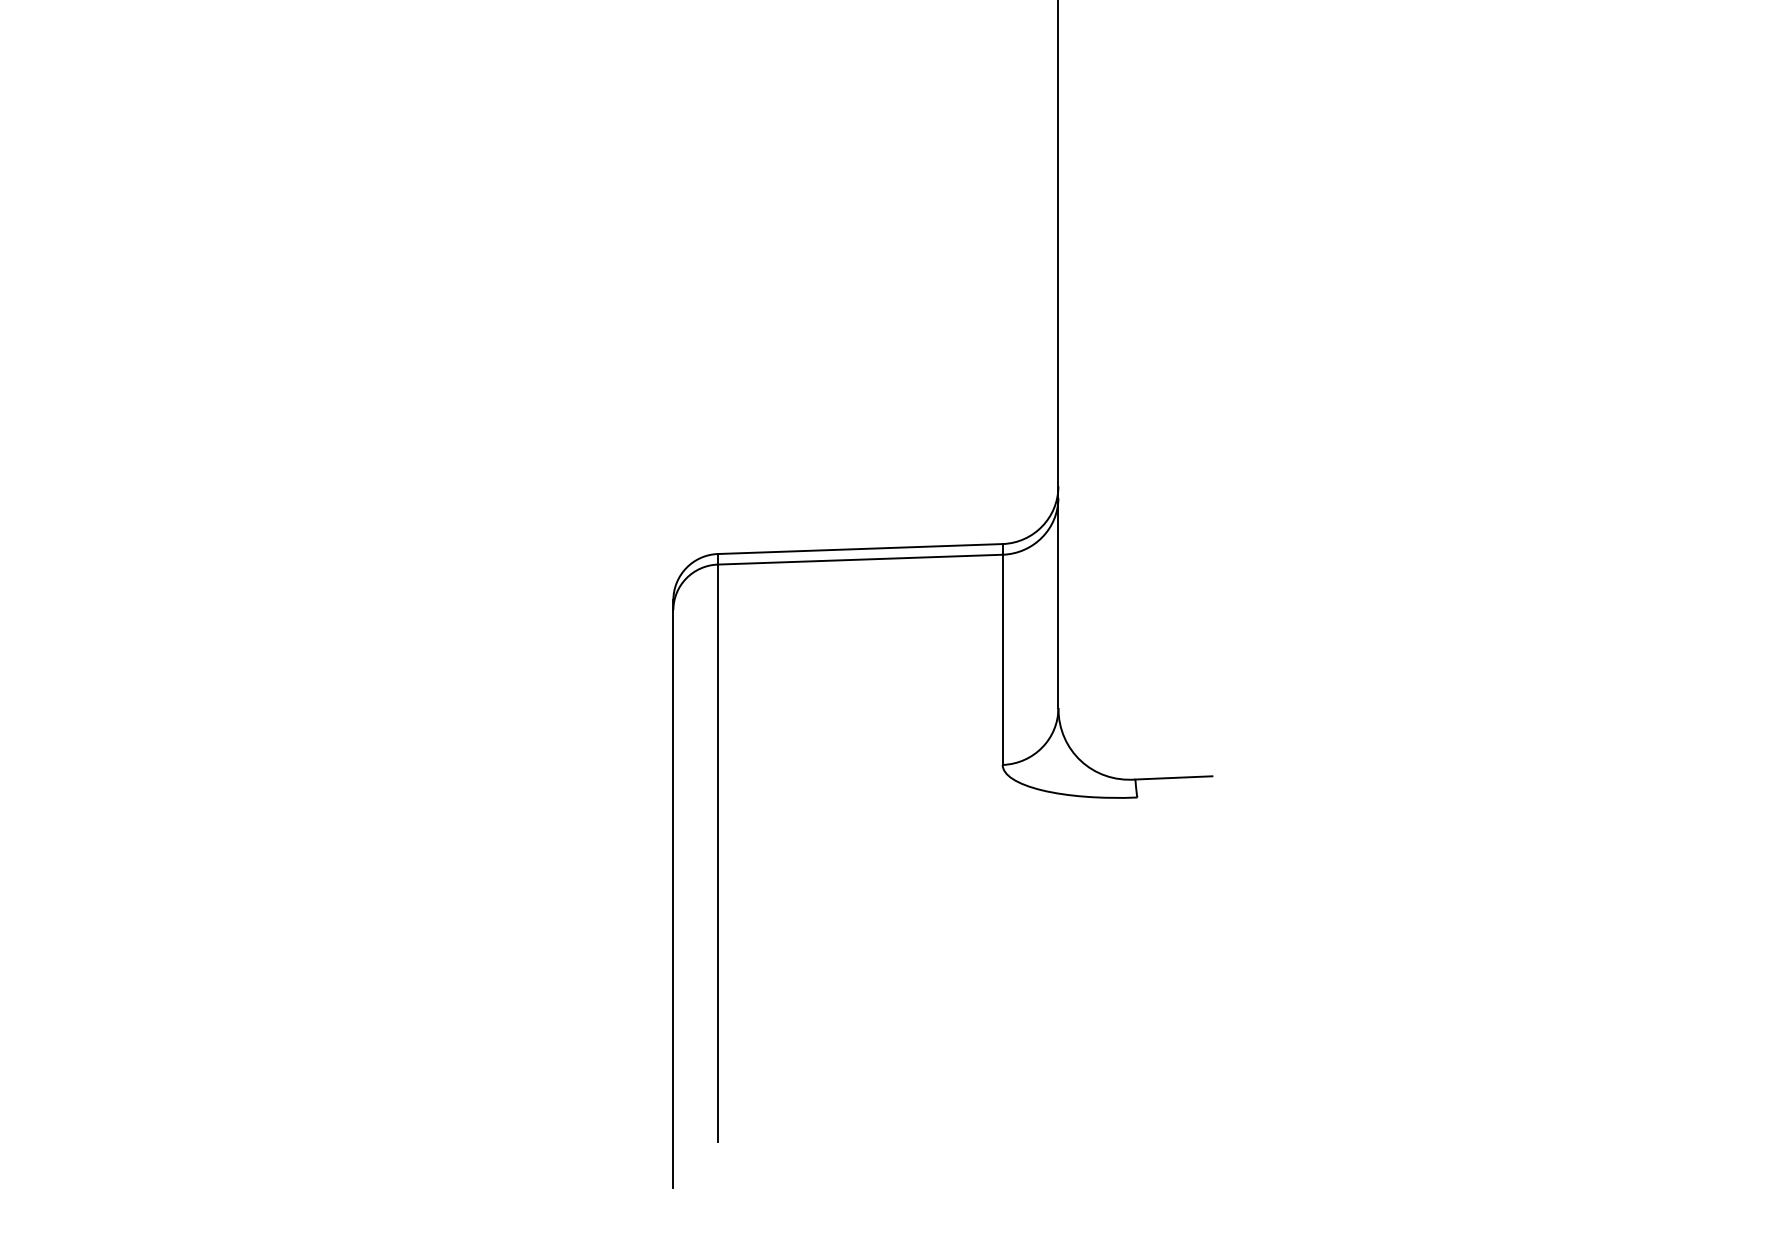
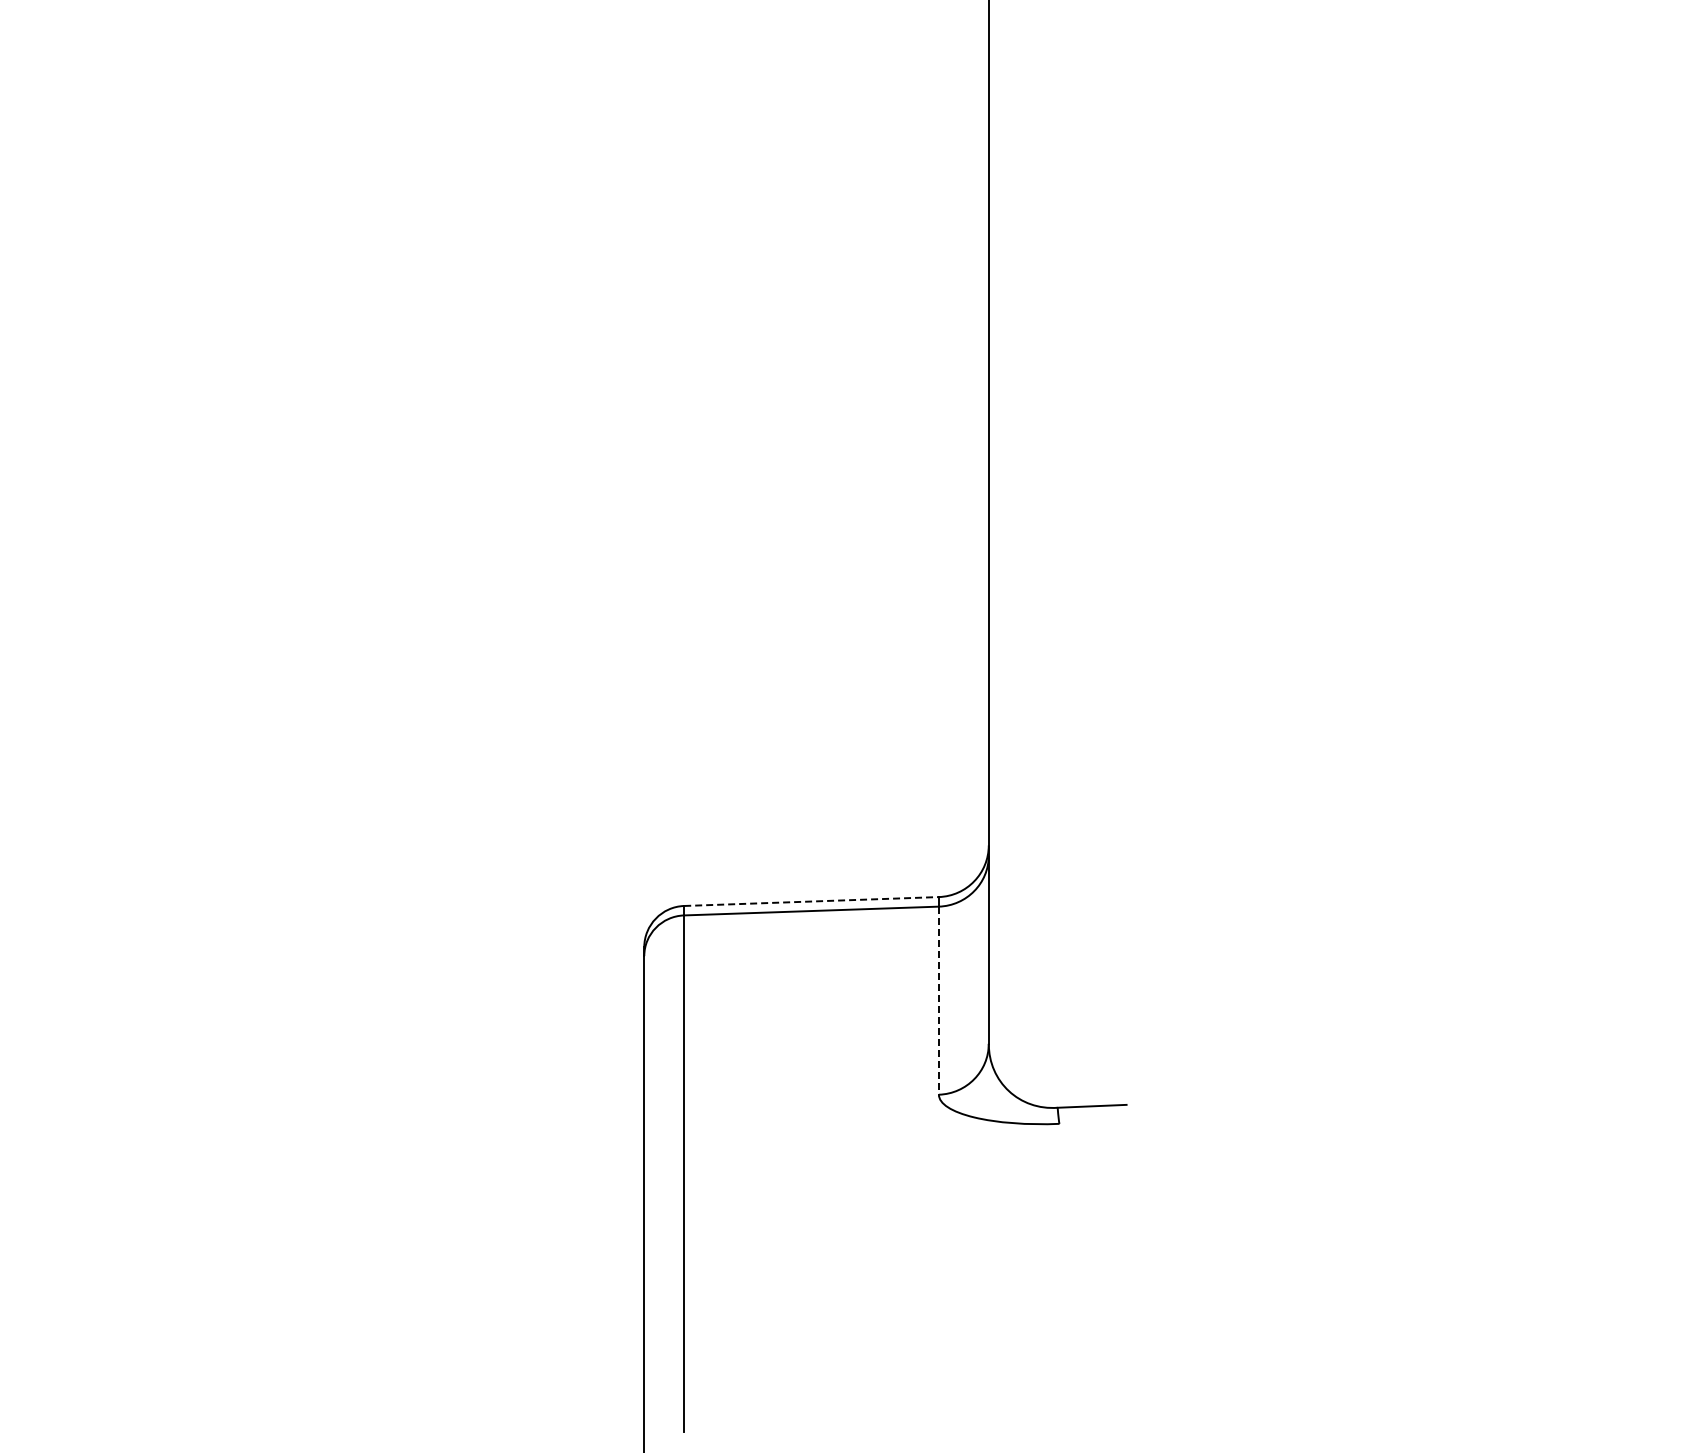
line: (861, 549) -> (812, 901), solid -> dashed
line: (1002, 660) -> (938, 1001), solid -> dashed

